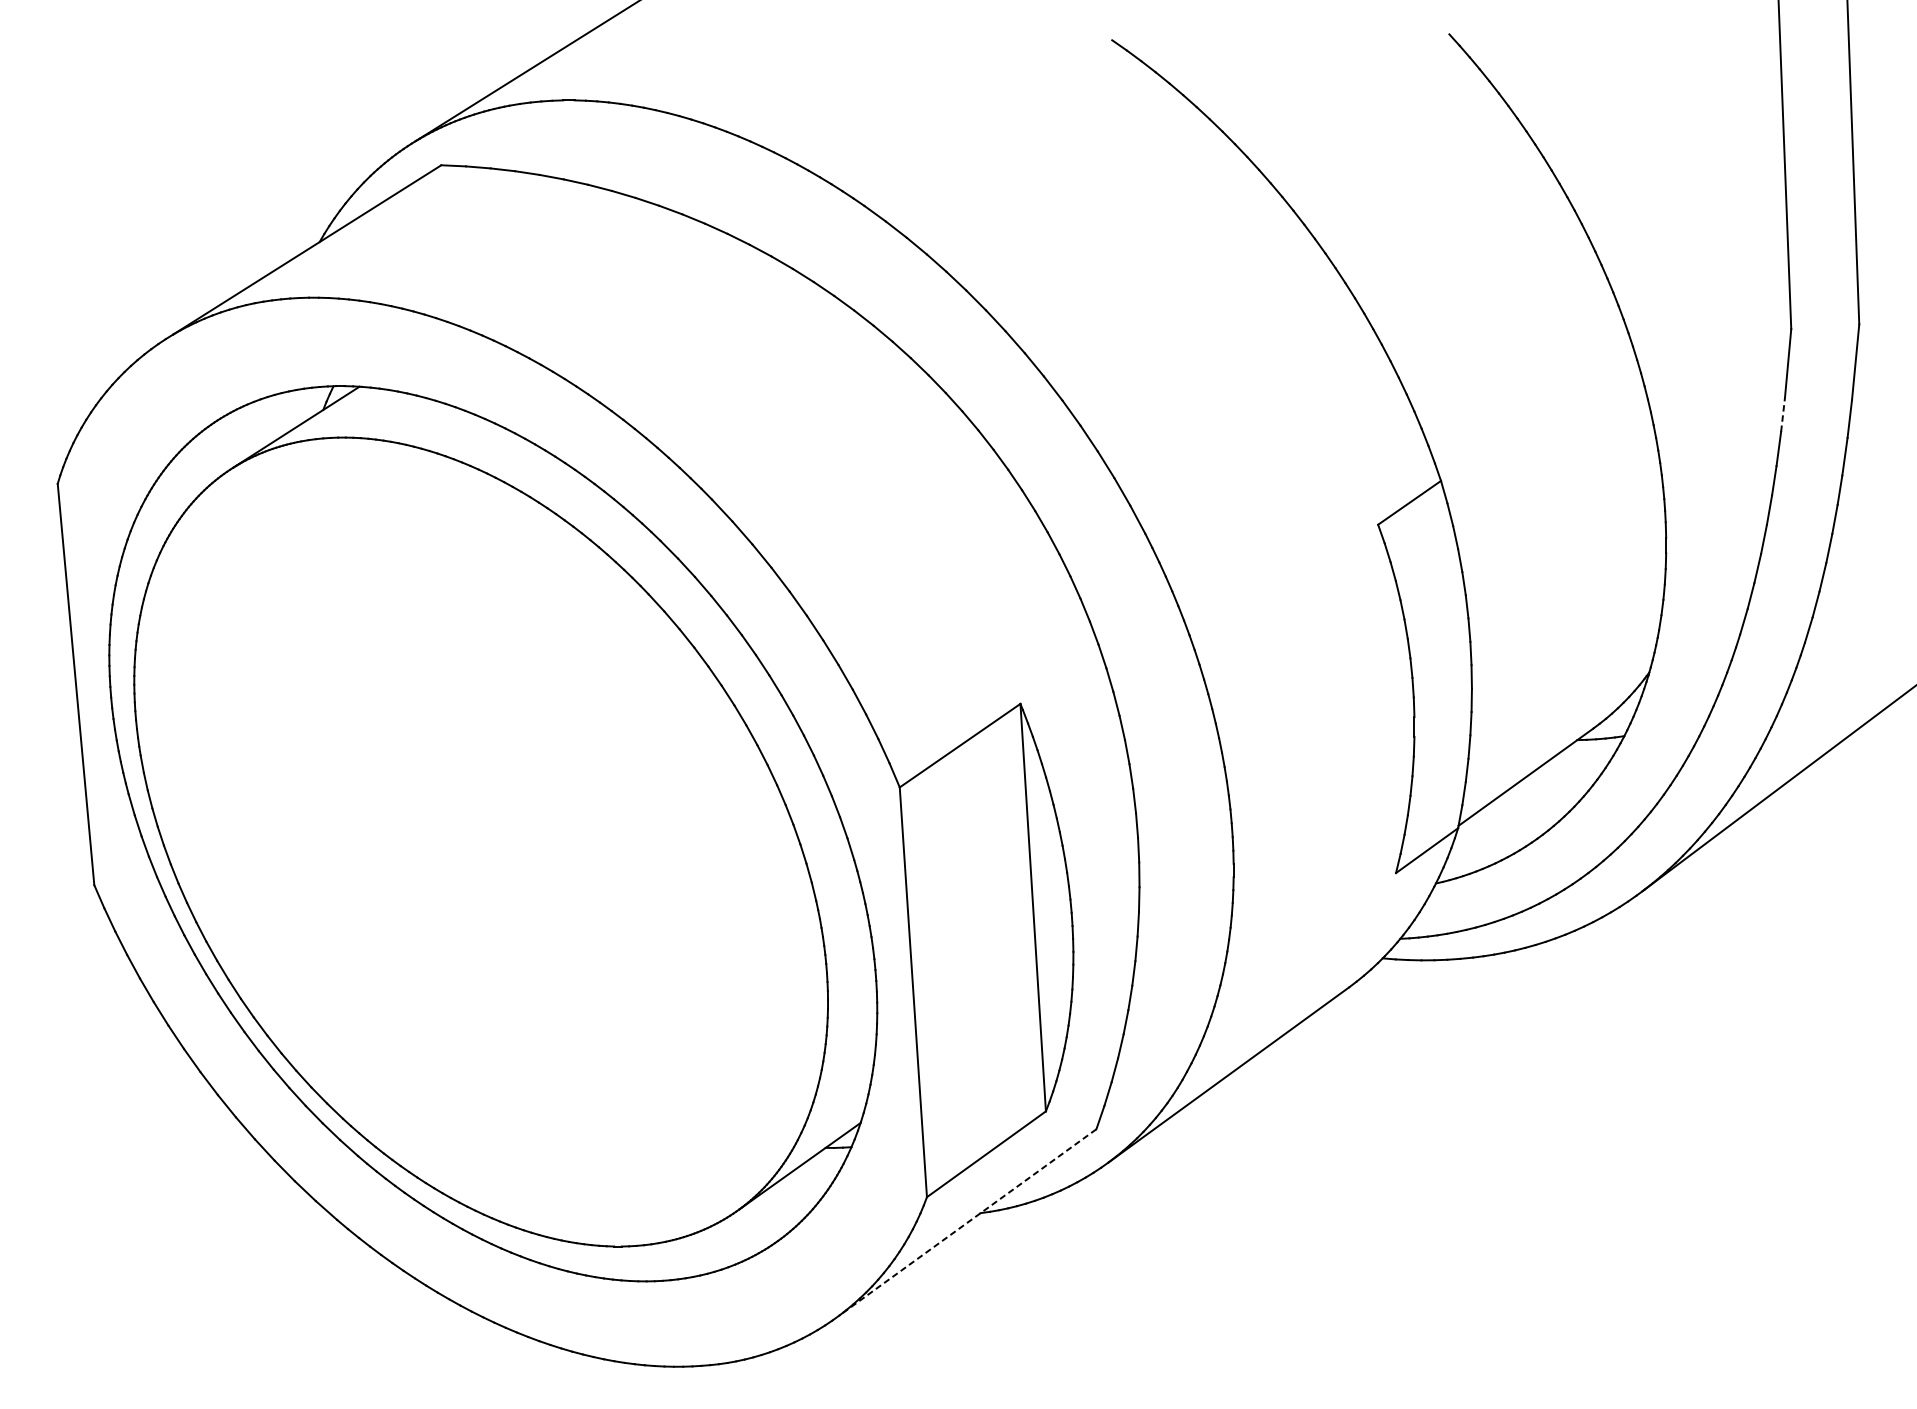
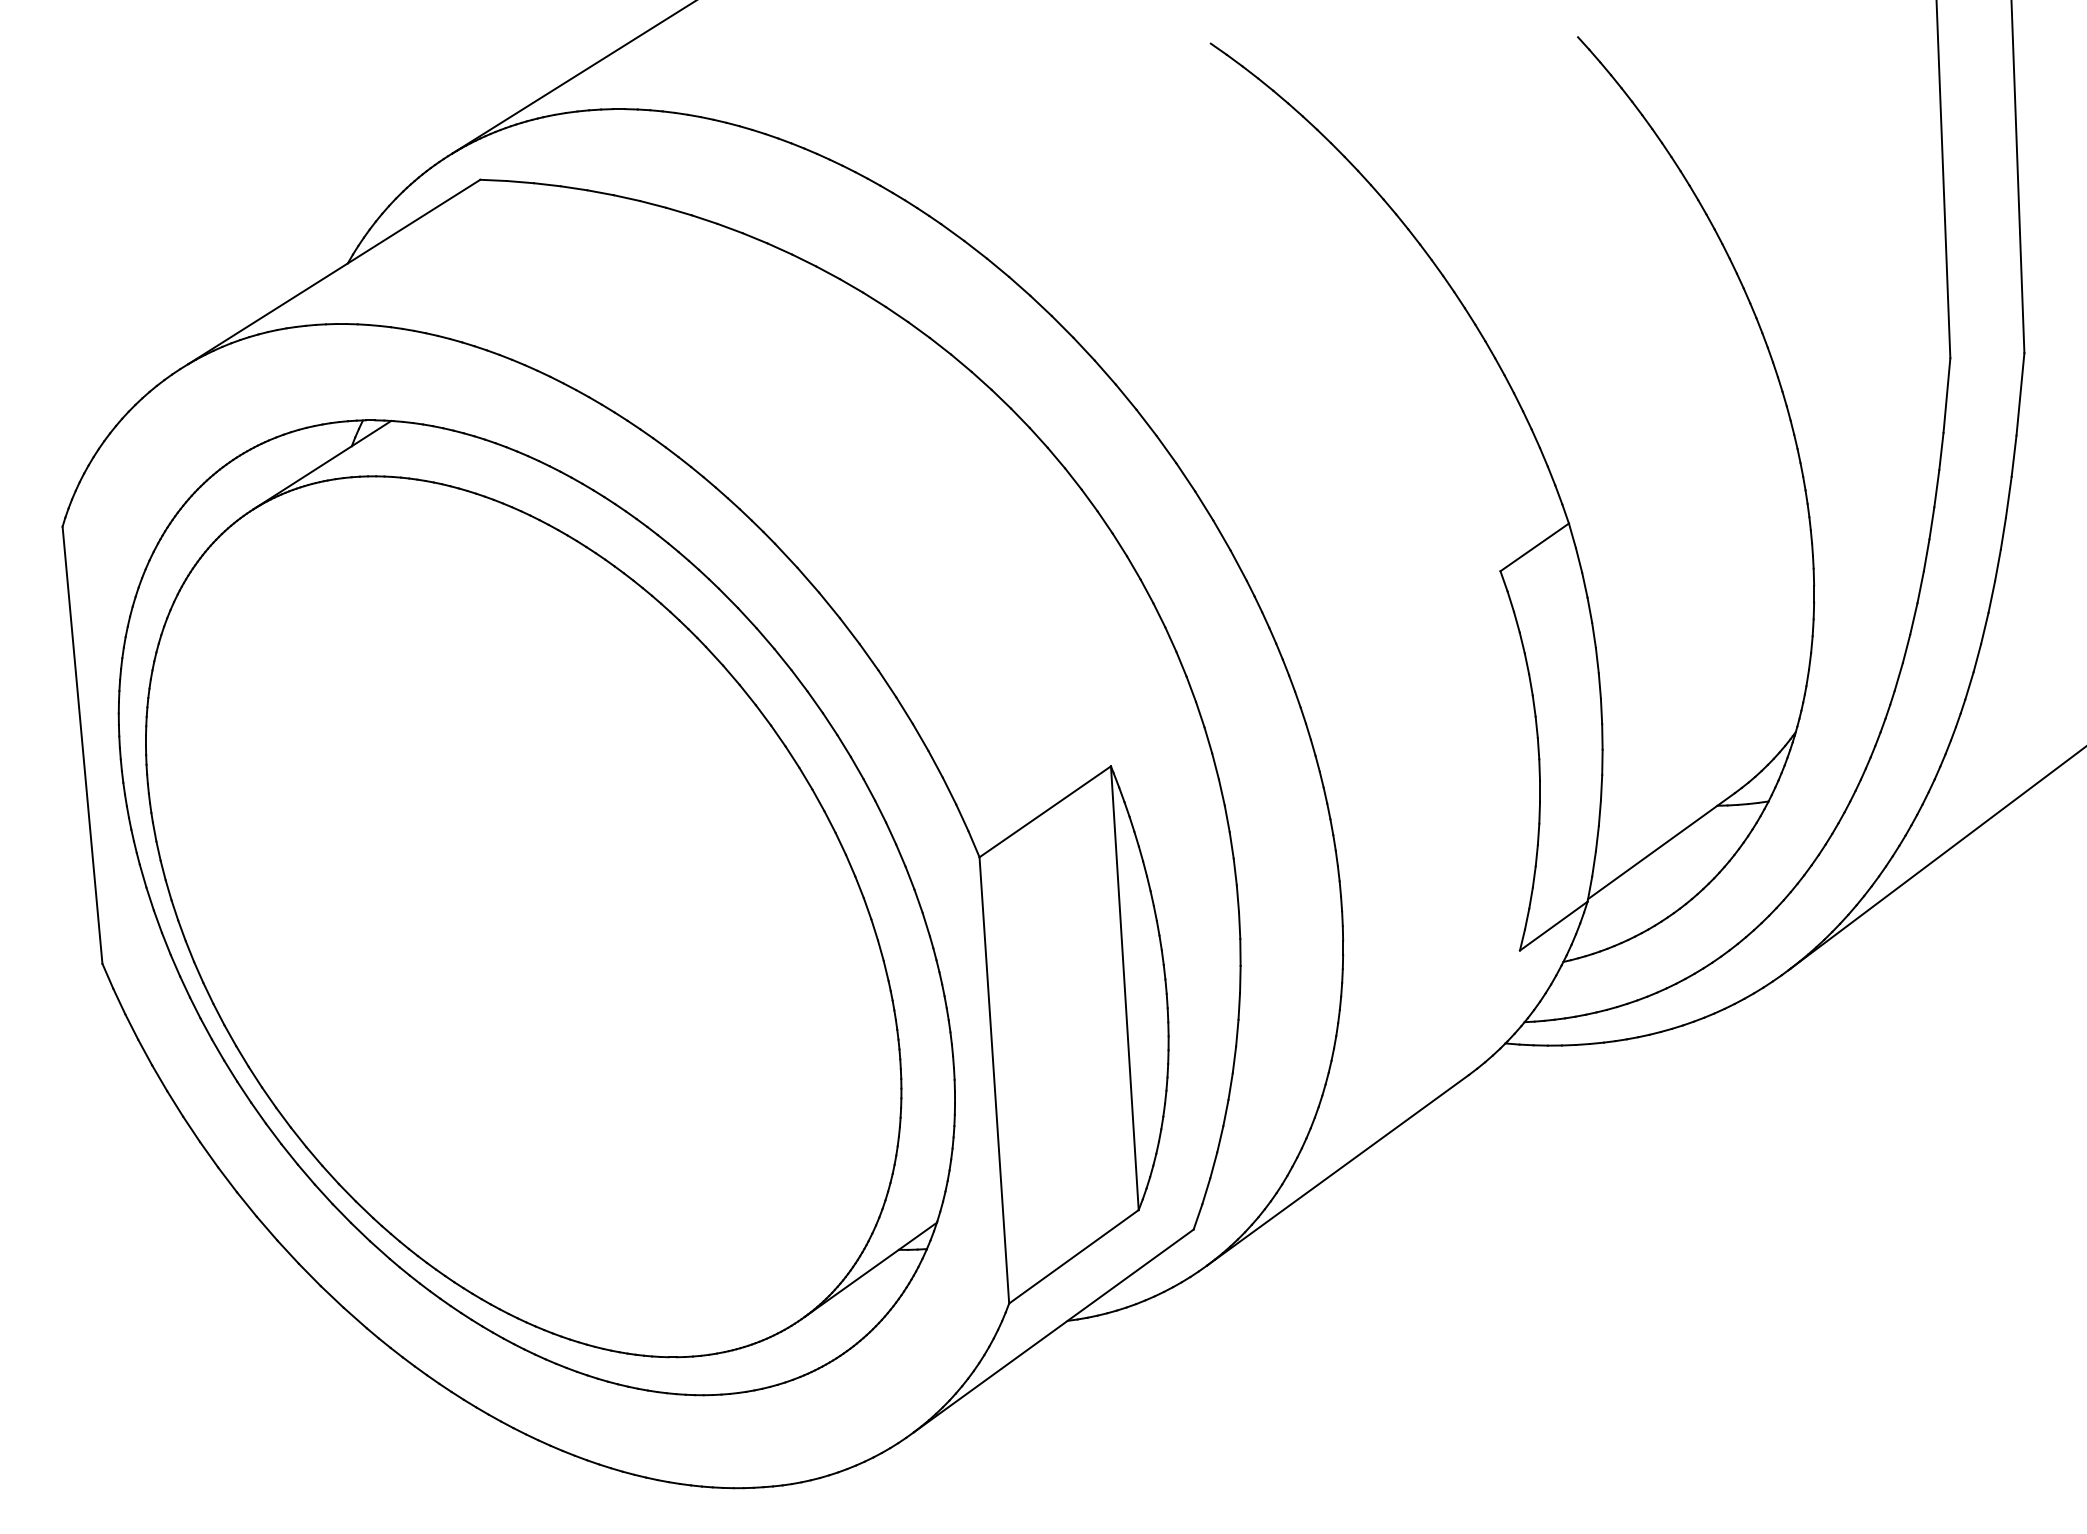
line: (1783, 414) -> (1941, 451), dashed -> solid
line: (967, 1221) -> (1053, 1330), dashed -> solid

